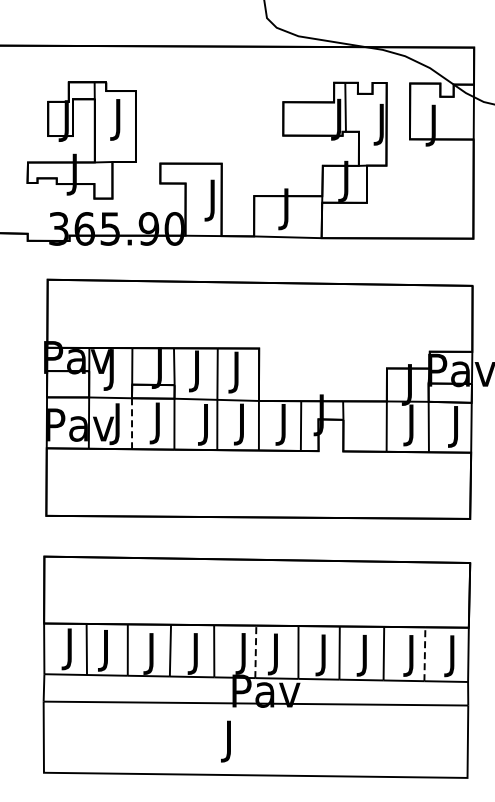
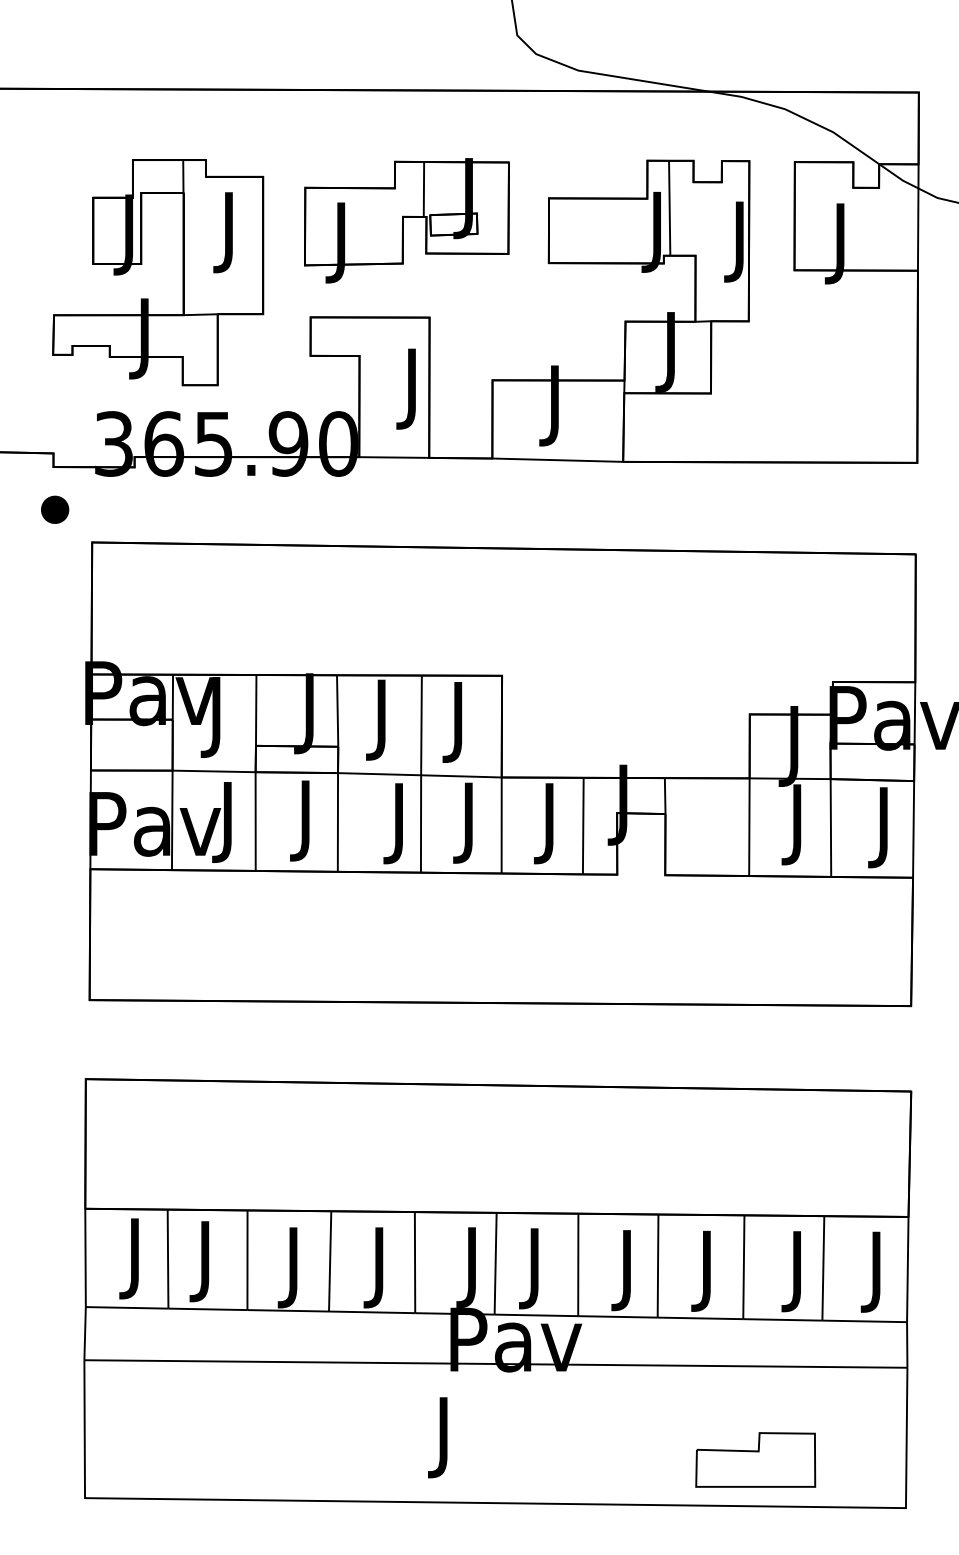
part: (209, 113) -> (405, 220), added
part: (28, 262) -> (55, 509), added
line: (132, 424) -> (256, 823), dashed -> solid
line: (255, 651) -> (495, 1263), dashed -> solid
line: (424, 654) -> (822, 1268), dashed -> solid
part: (389, 752) -> (754, 1458), added

